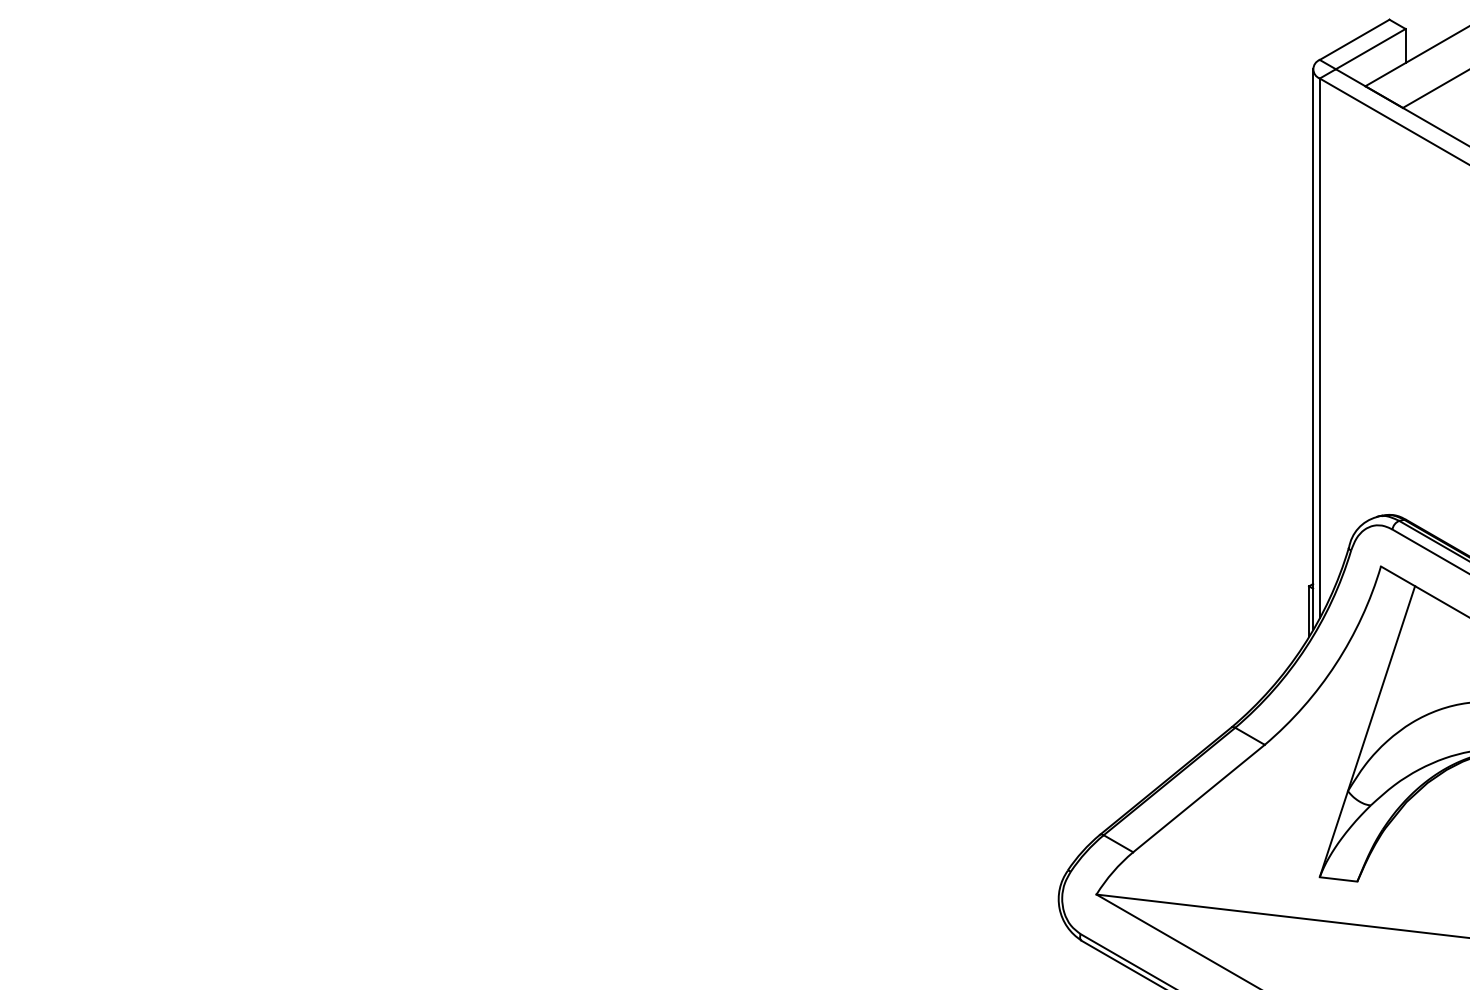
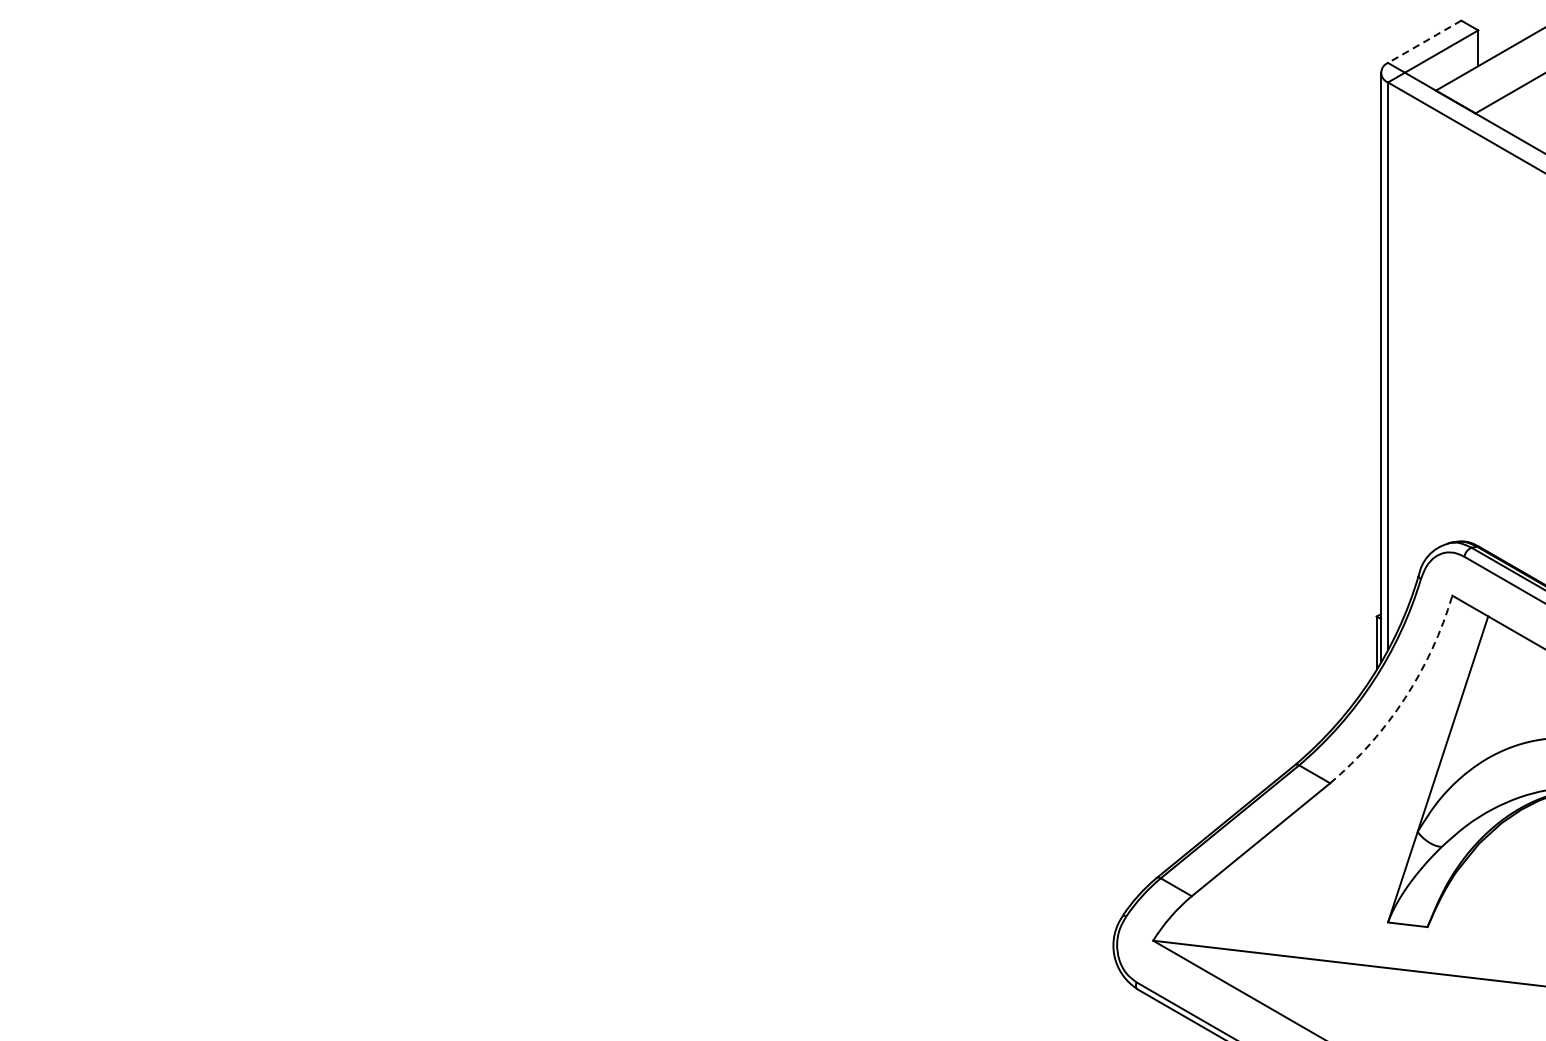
line: (1354, 40) -> (1424, 42), solid -> dashed
arc: (1335, 664) -> (1404, 698), solid -> dashed

